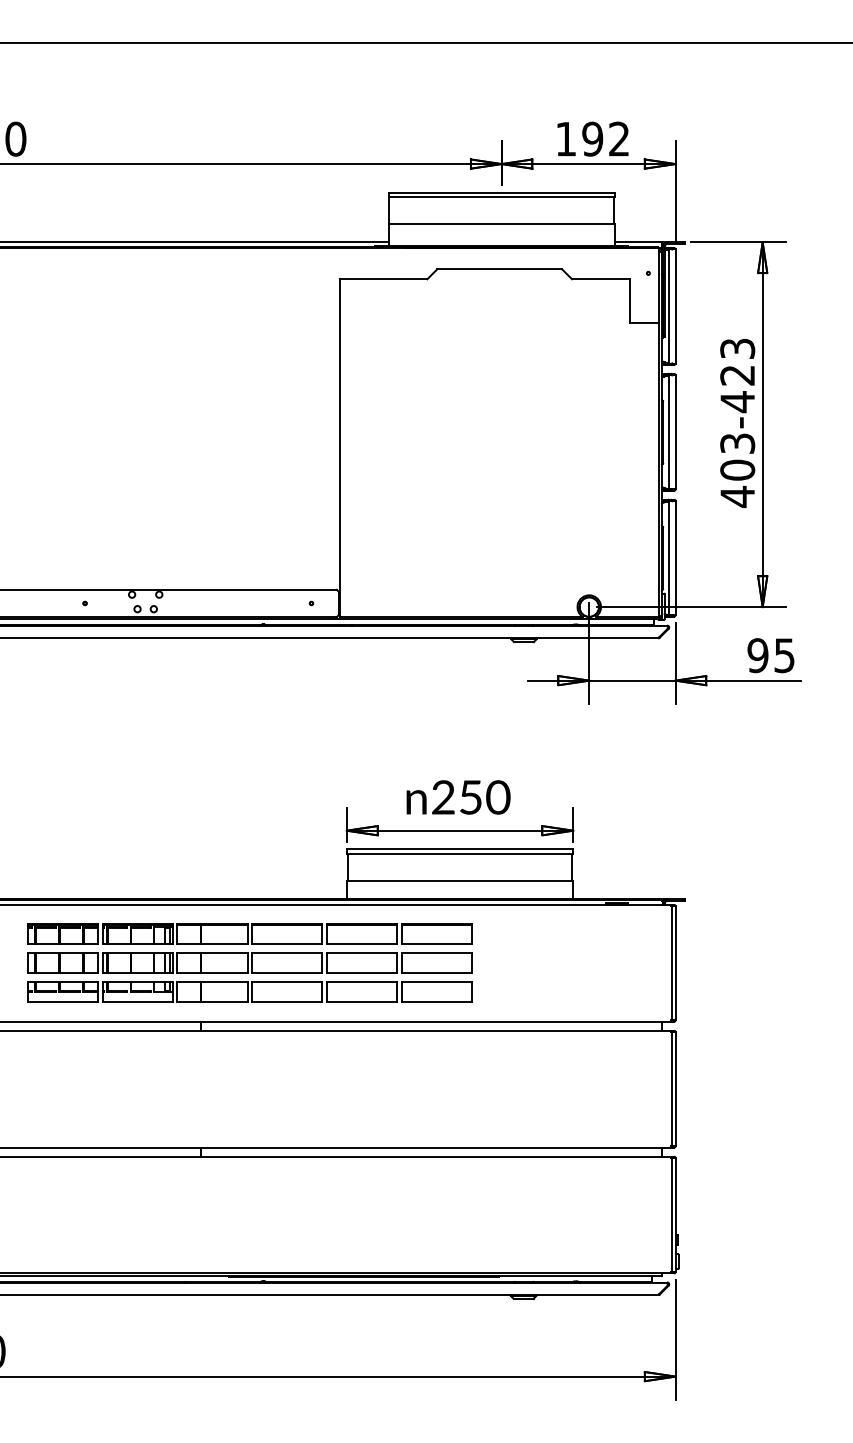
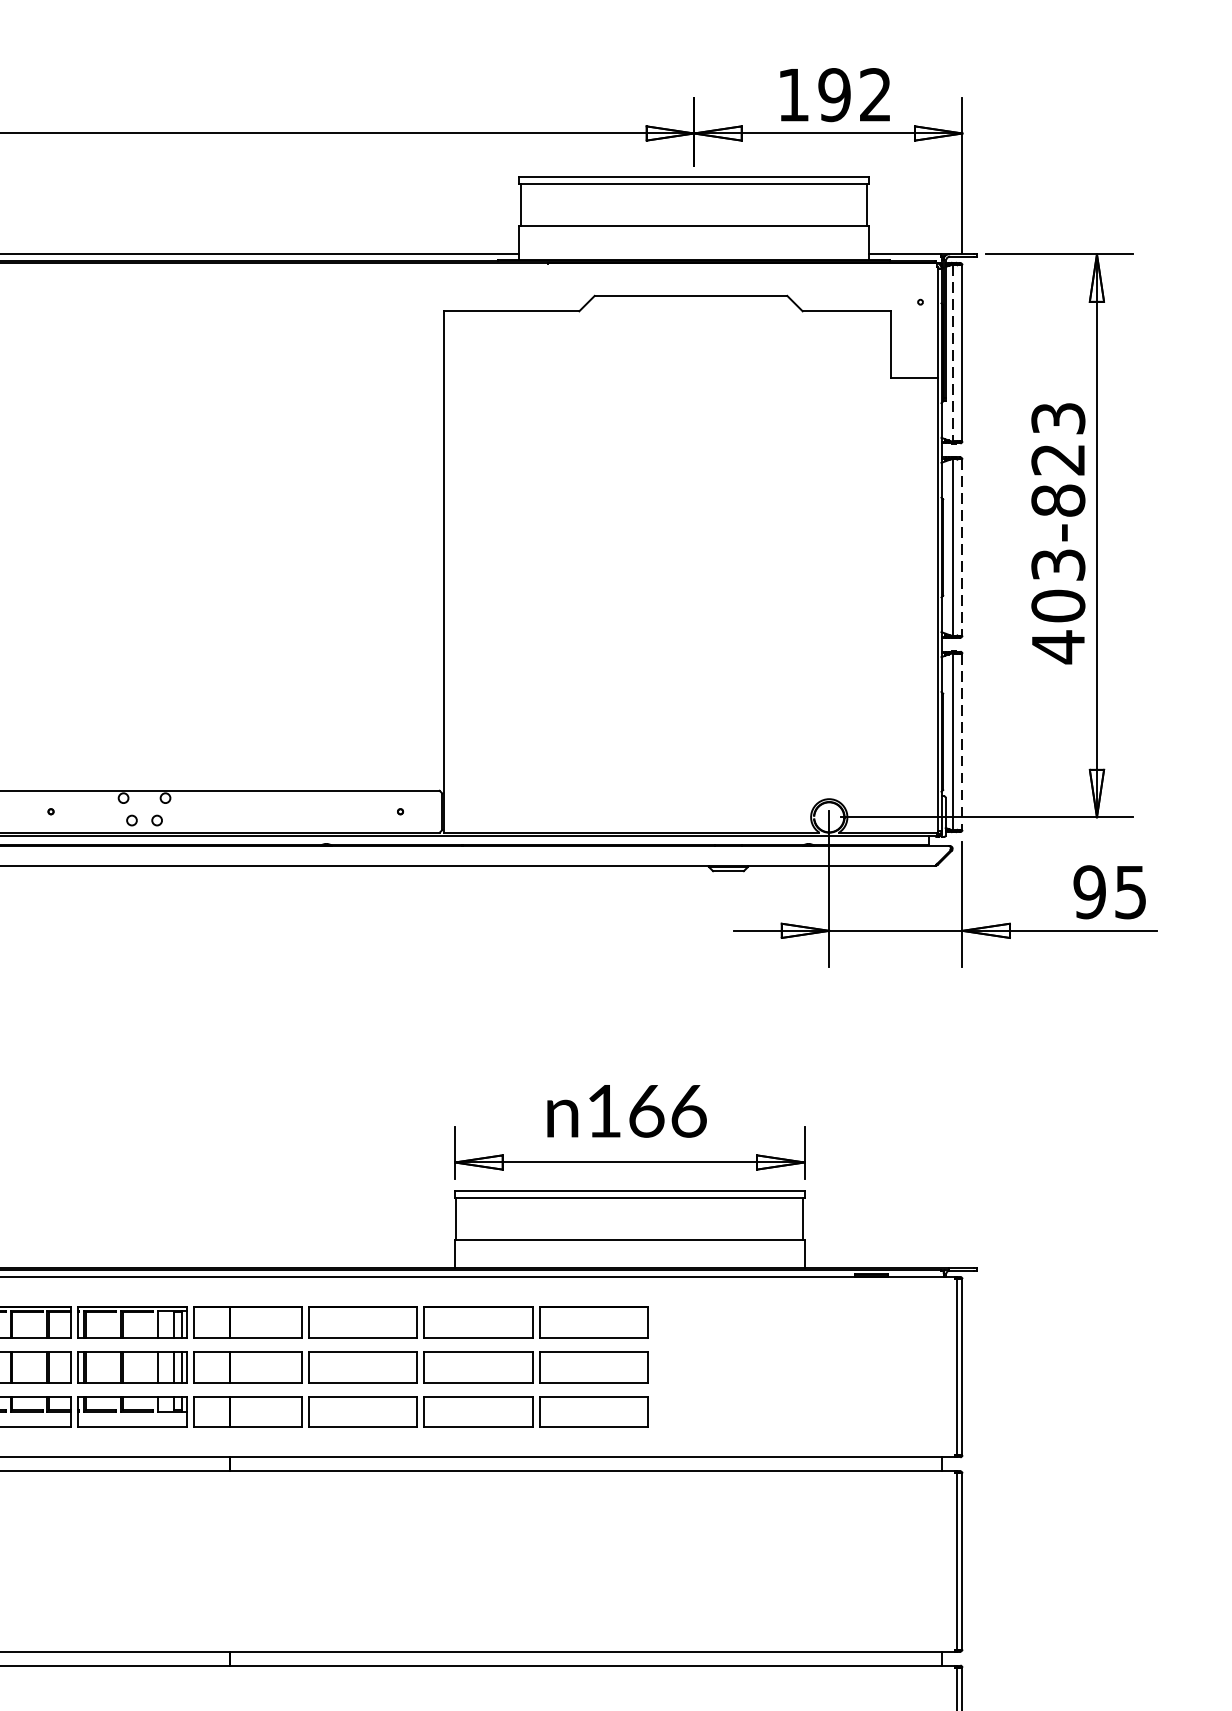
line: (669, 306) -> (953, 353), solid -> dashed
text: (737, 402) -> (1058, 501), 403-423 -> 403-823
line: (675, 432) -> (962, 547), solid -> dashed
line: (675, 558) -> (962, 742), solid -> dashed
text: (471, 797) -> (647, 1111), 250 -> 166

